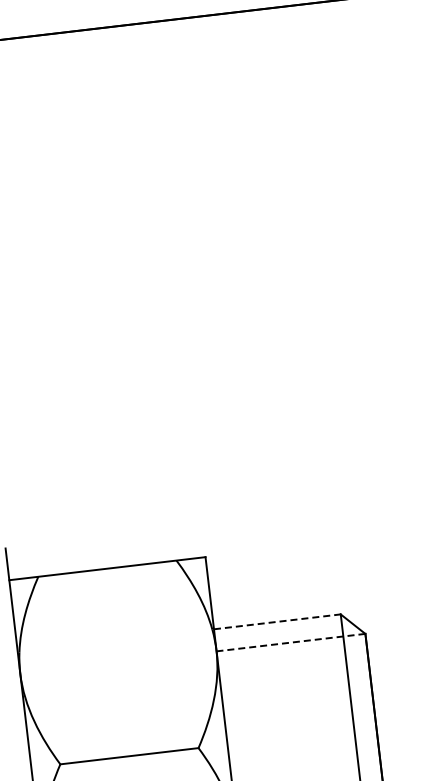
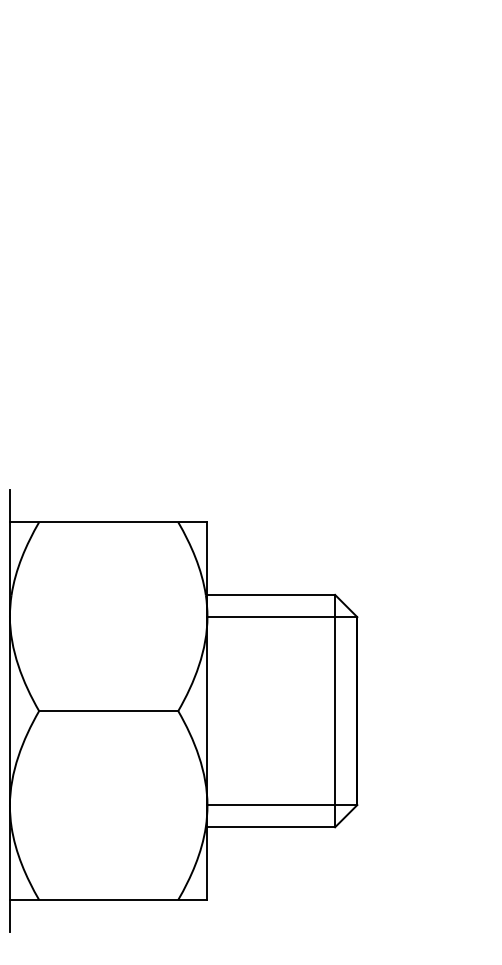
line: (277, 621) -> (271, 594), dashed -> solid
line: (291, 642) -> (282, 617), dashed -> solid

